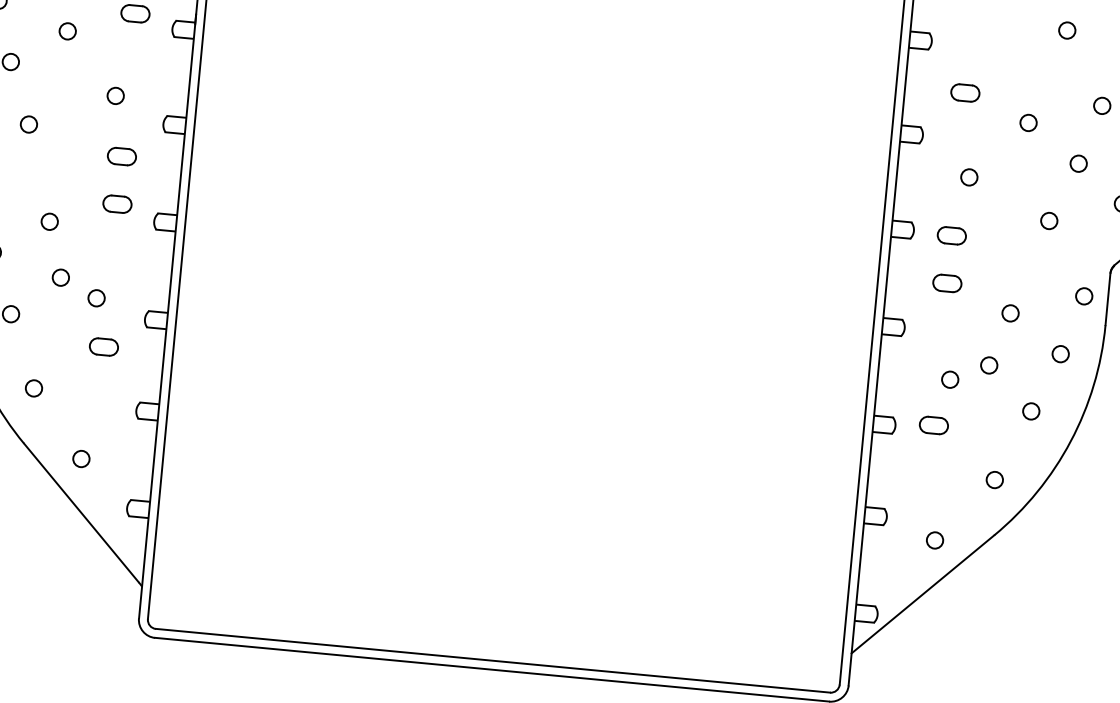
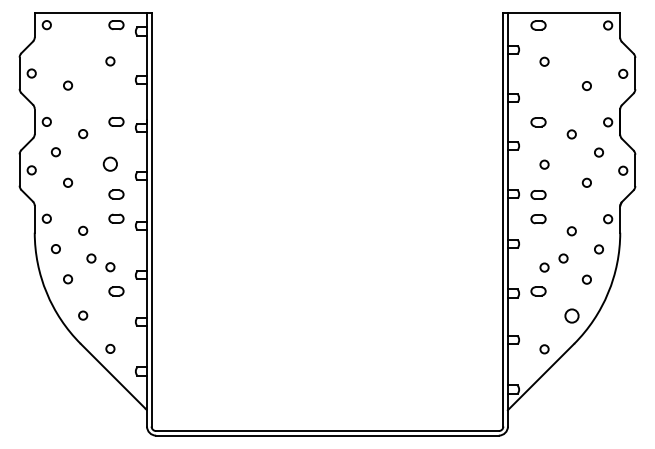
circle: (115, 96) -> (110, 164), size x1.6
circle: (994, 478) -> (571, 315), size x1.6

